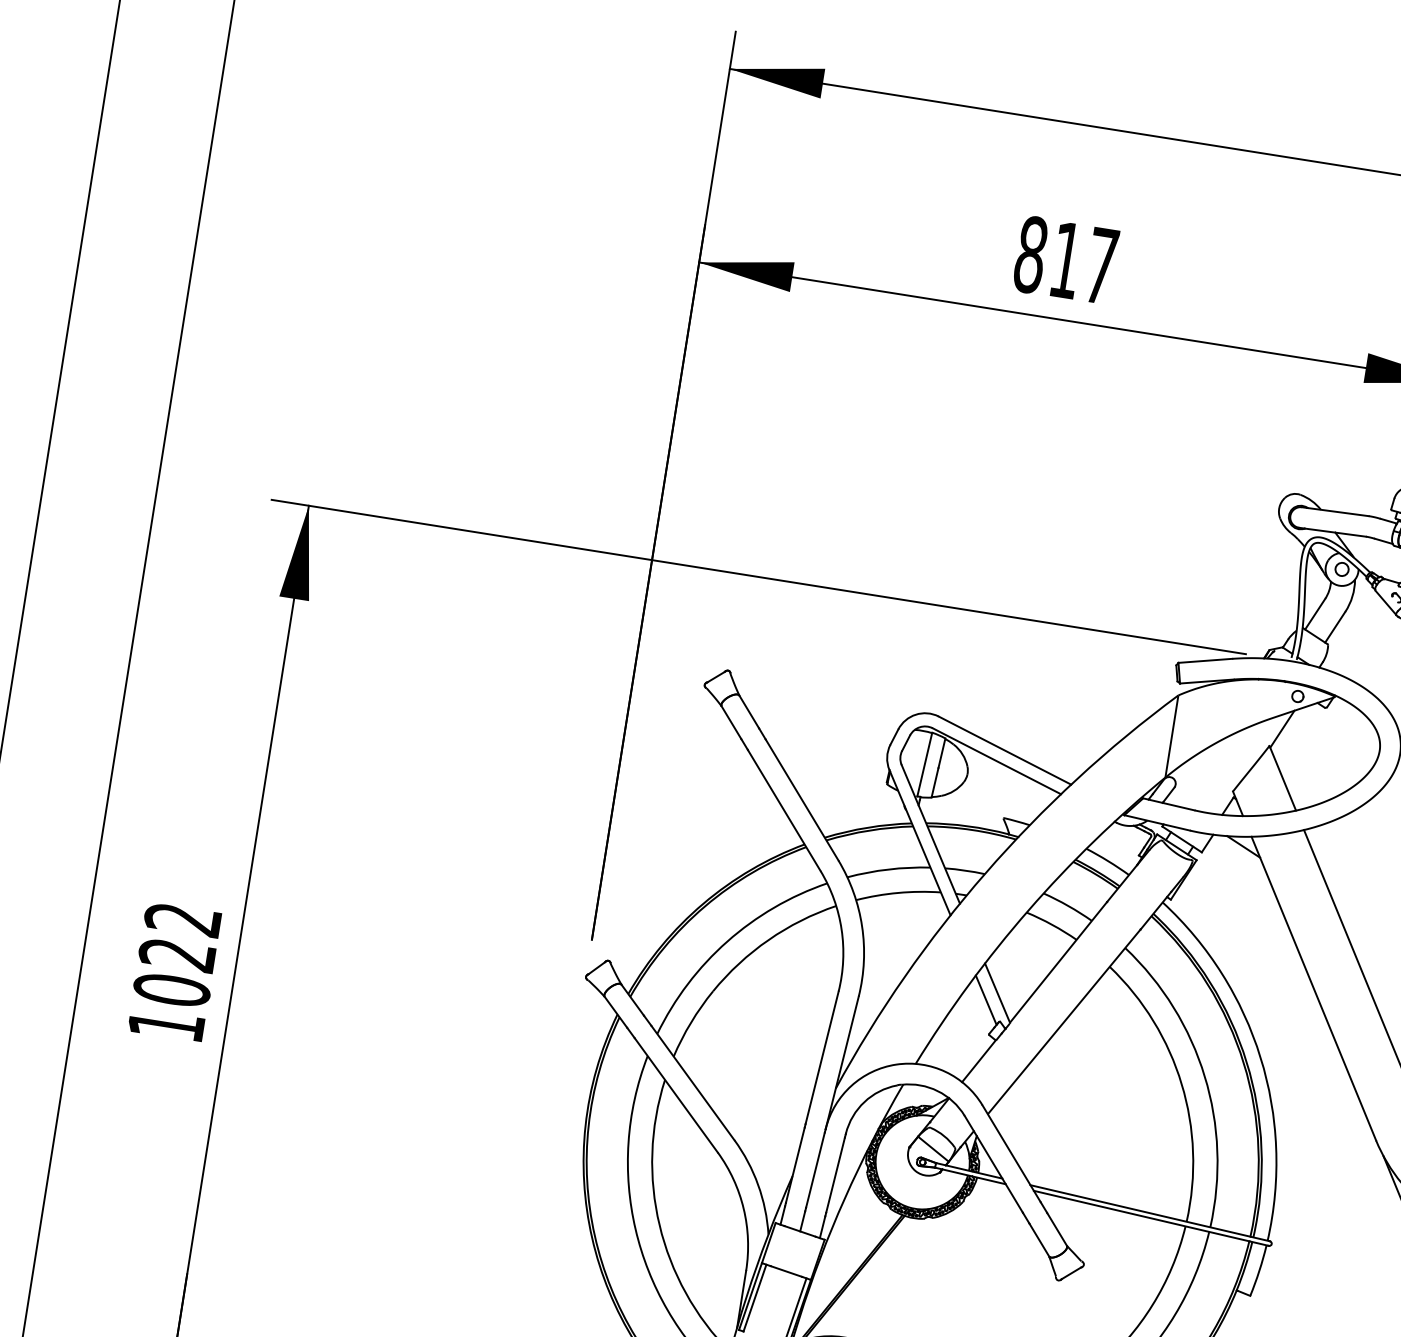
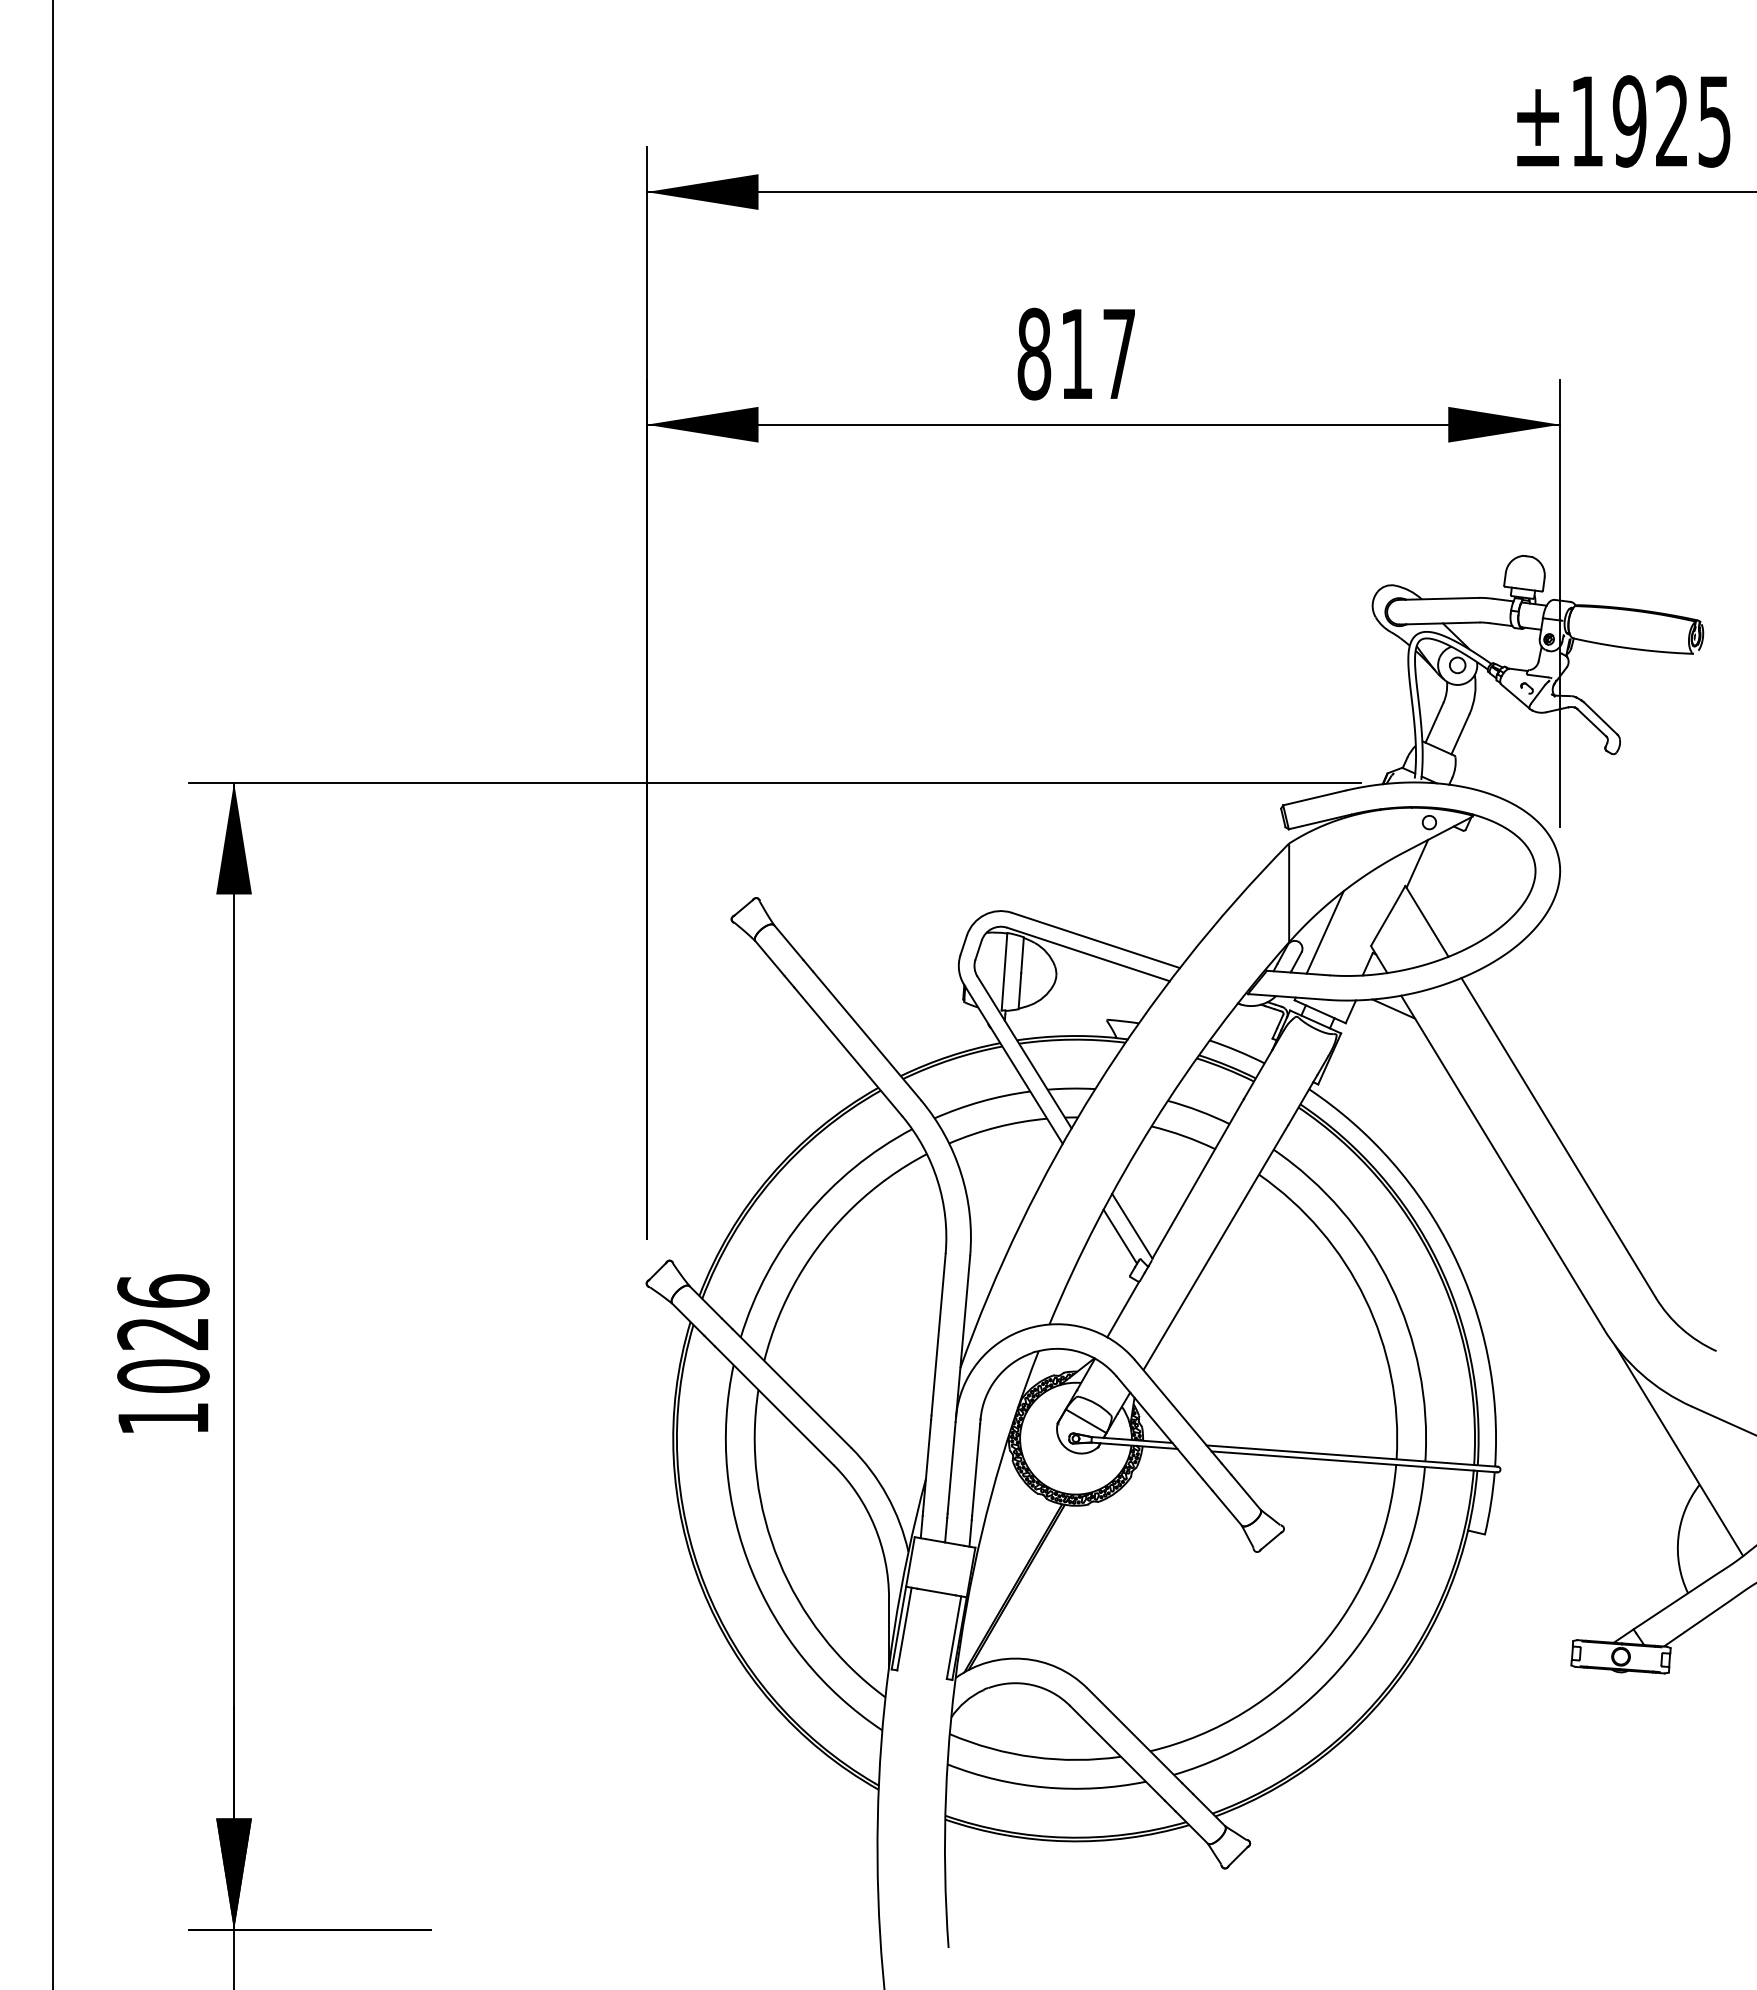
line: (1196, 774) -> (1324, 932), added
text: (183, 918) -> (163, 1290), 1022 -> 1026

